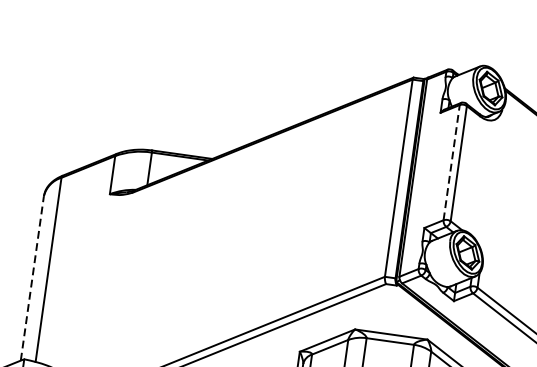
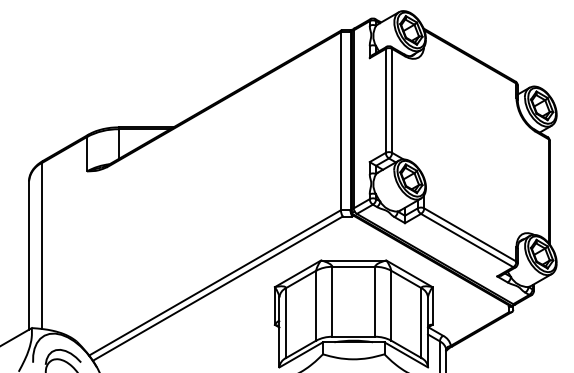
line: (451, 162) -> (385, 100), dashed -> solid
line: (32, 278) -> (29, 255), dashed -> solid

